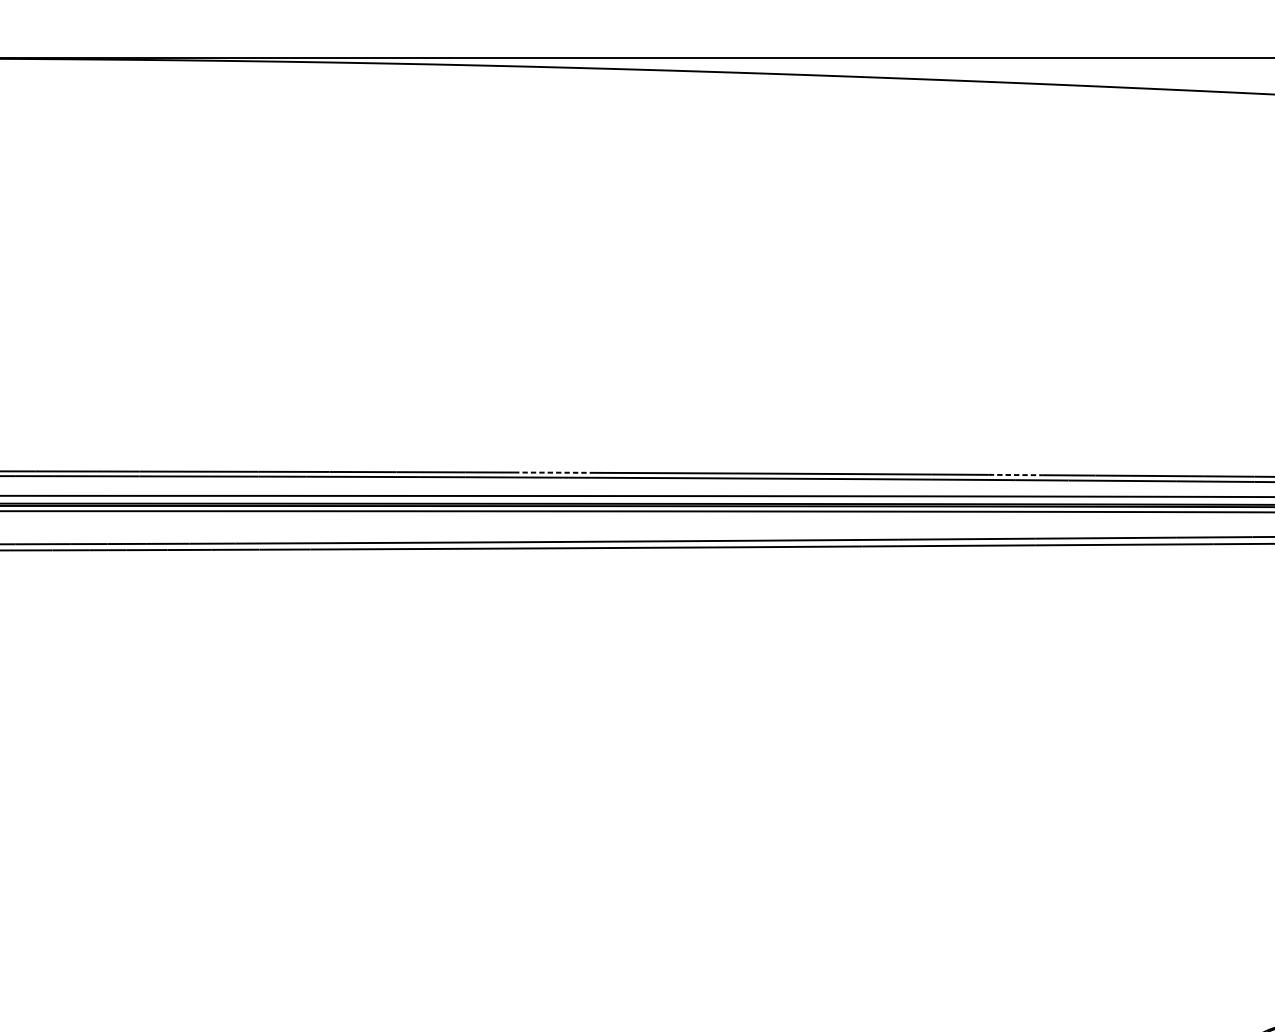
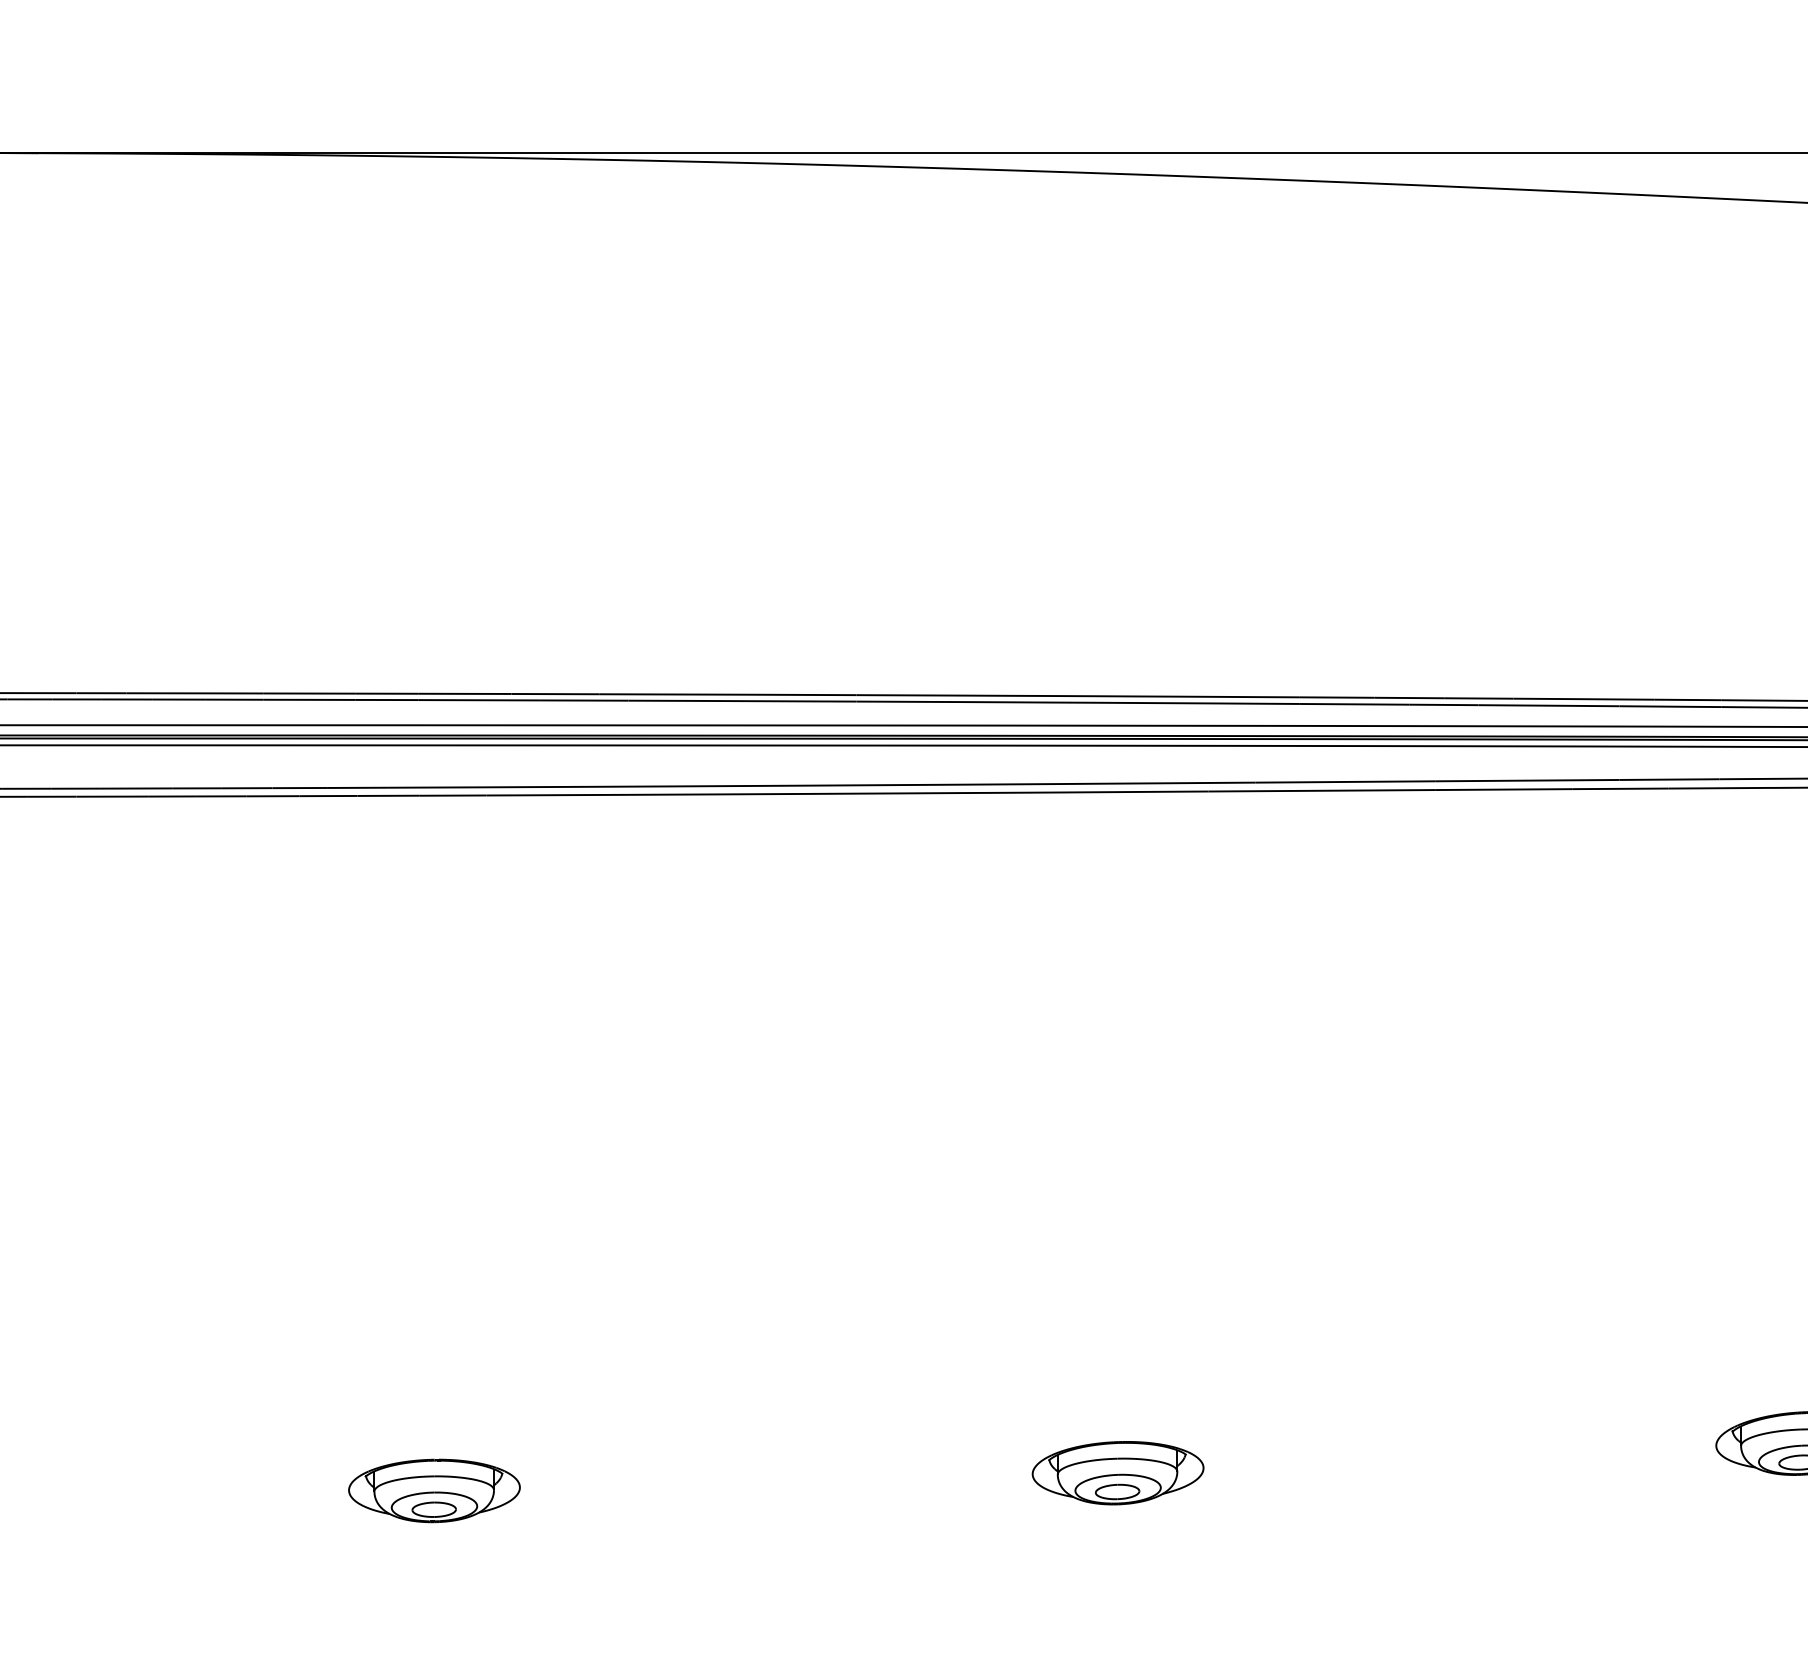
line: (553, 472) -> (804, 694), dashed -> solid
line: (1015, 475) -> (1409, 698), dashed -> solid

